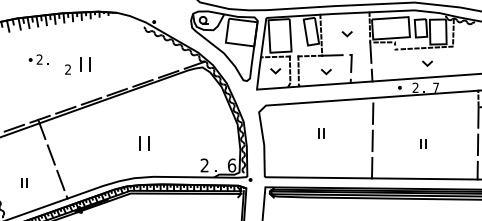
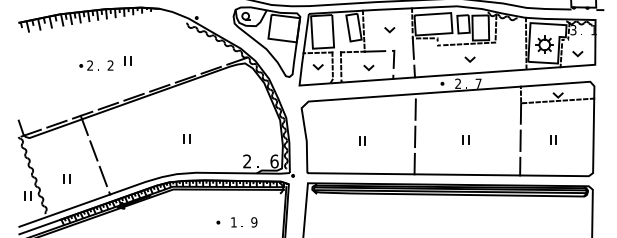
part: (37, 59) -> (88, 65), moved
part: (84, 64) -> (127, 60), size x0.62
part: (321, 132) -> (362, 140), moved
part: (143, 142) -> (186, 138), size x0.62

